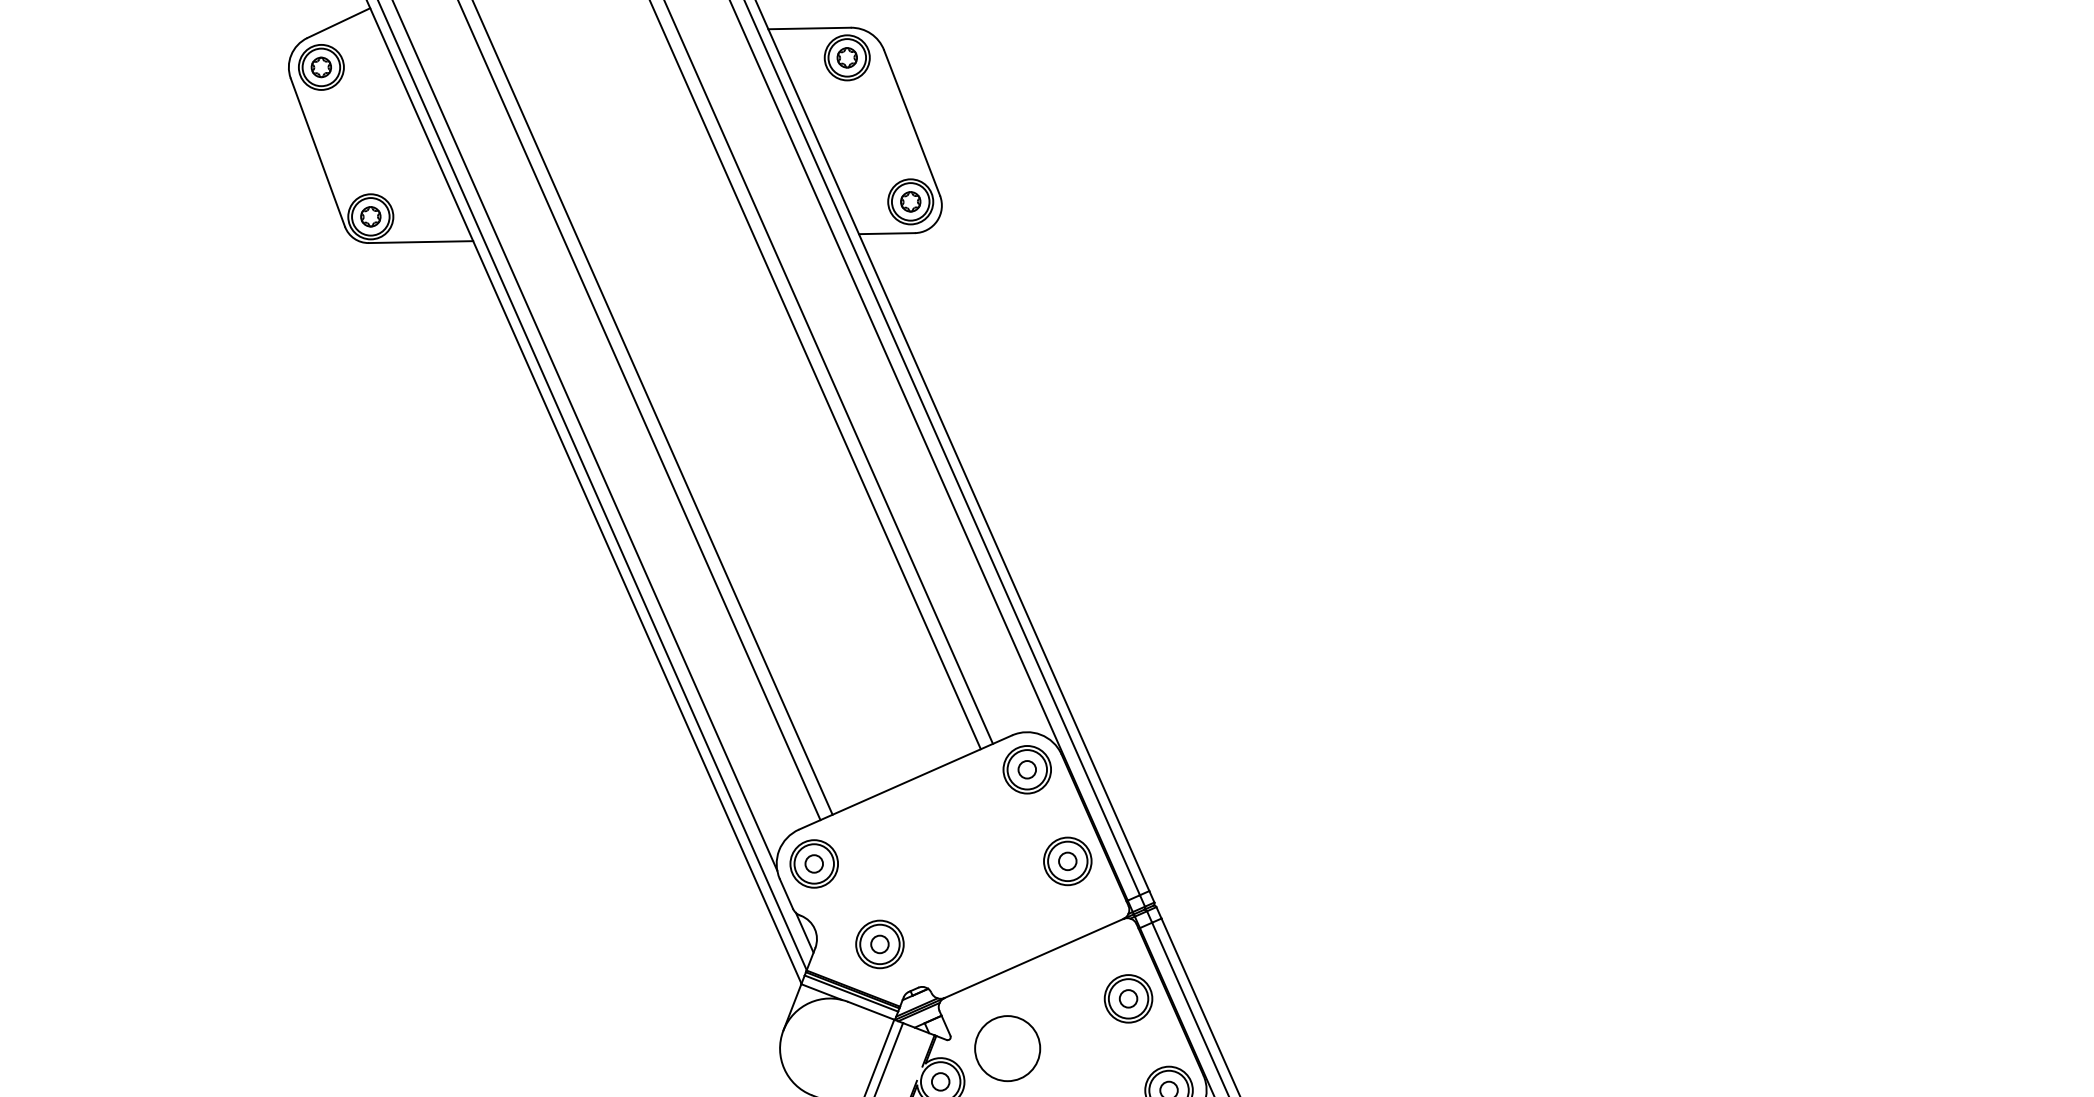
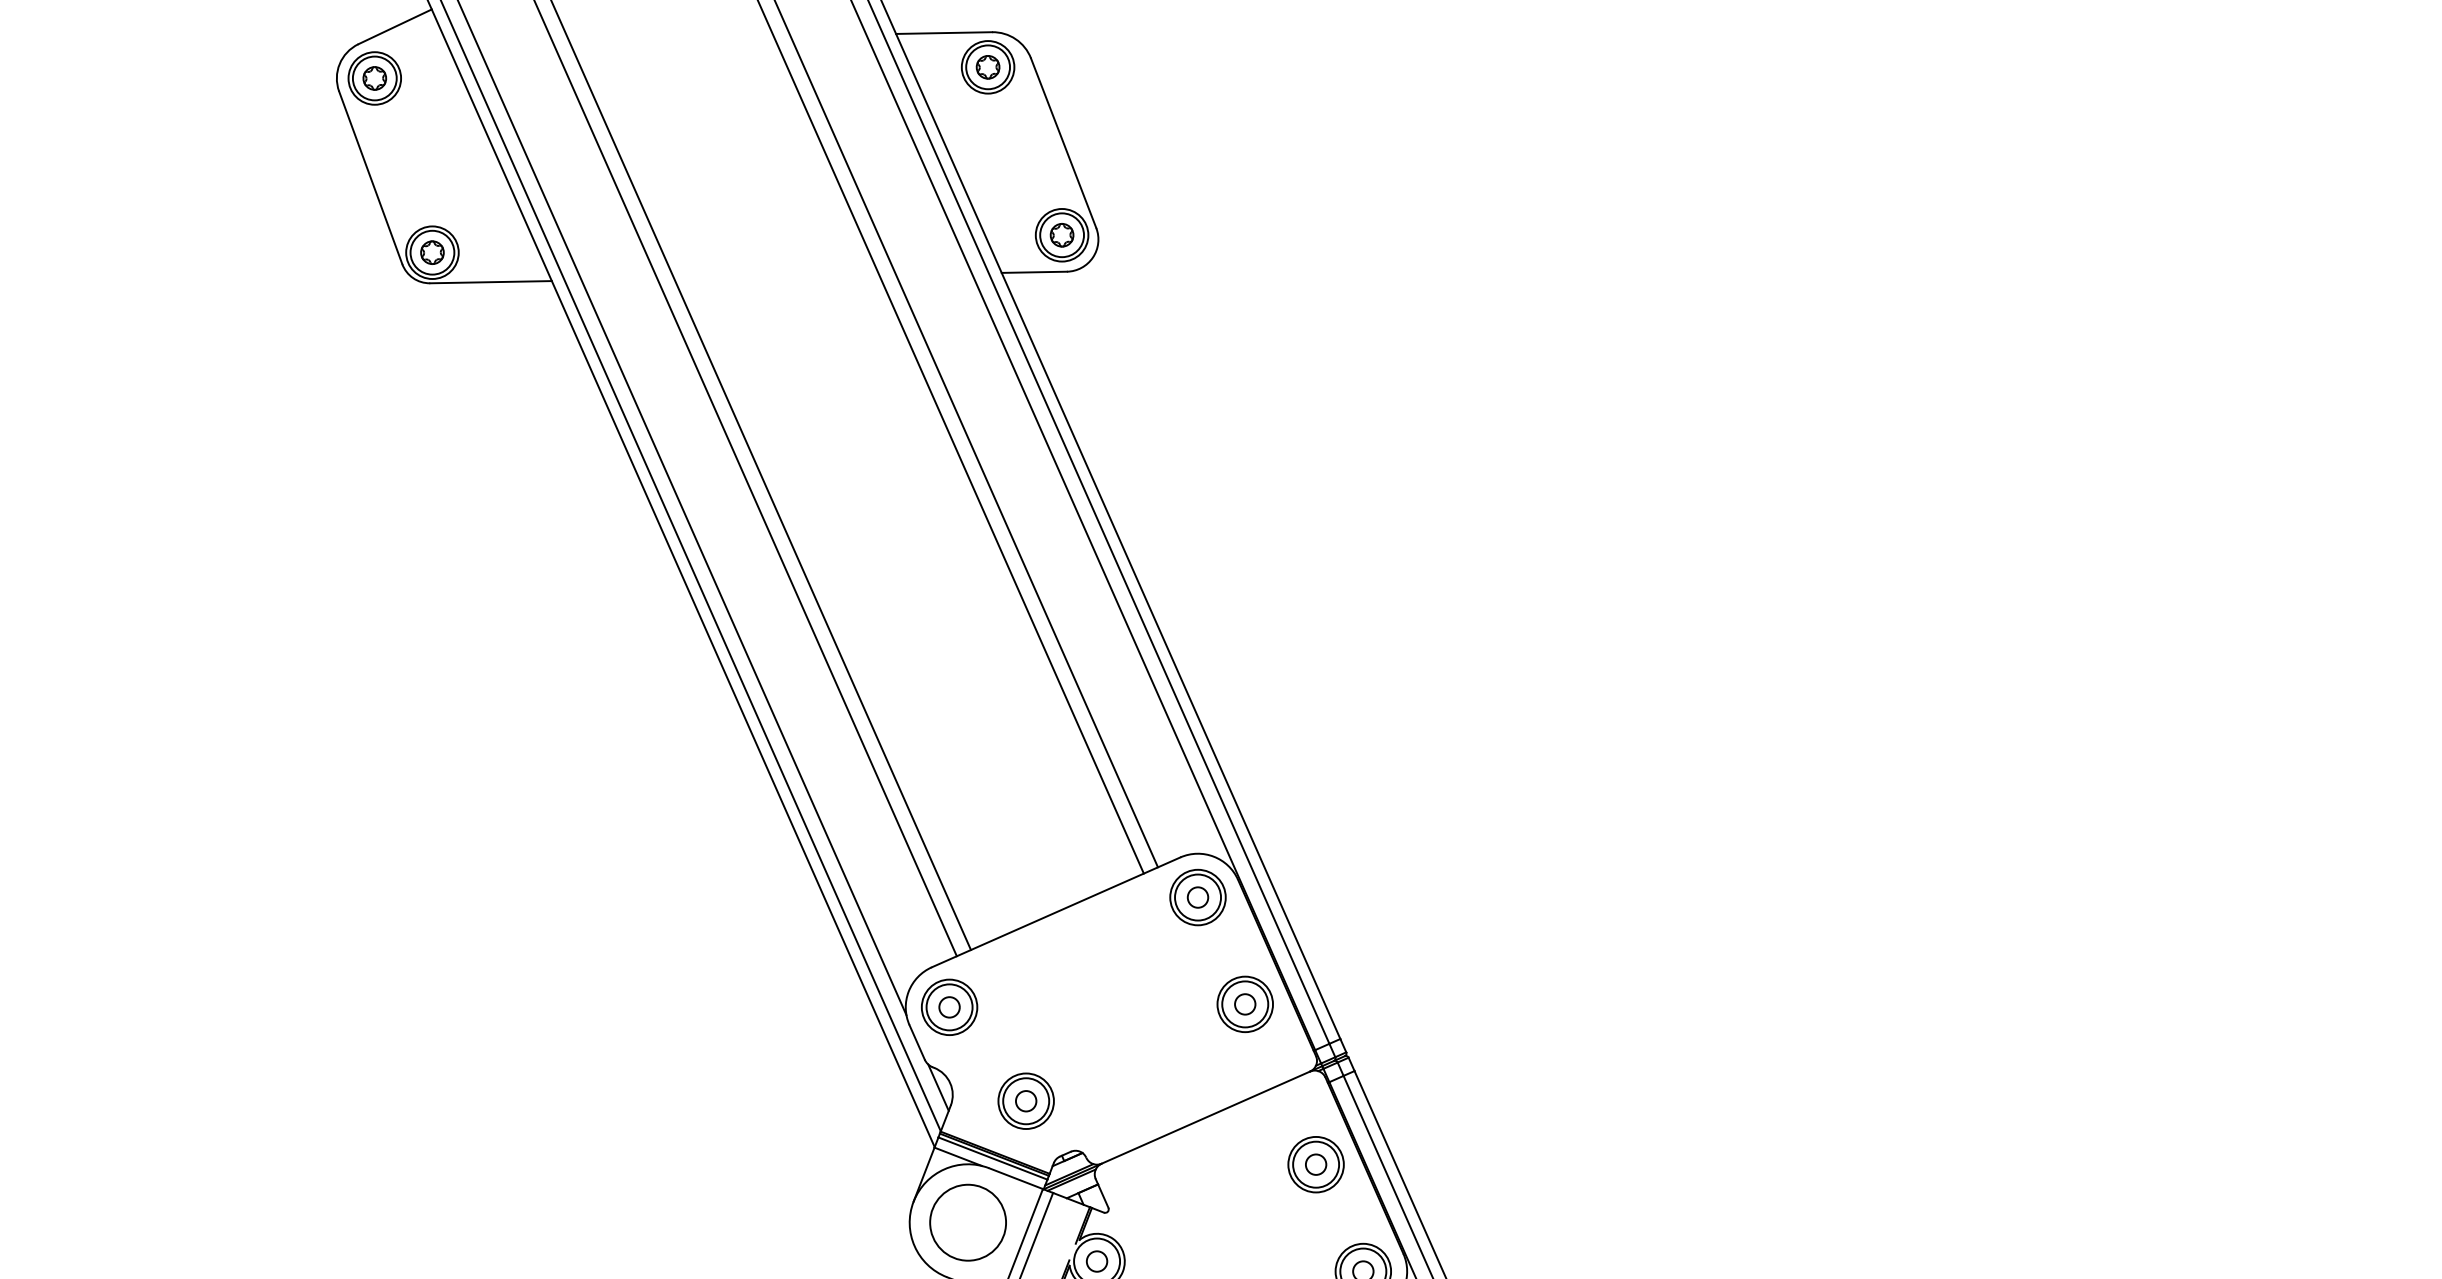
circle: (1007, 1048) -> (967, 1222), moved

